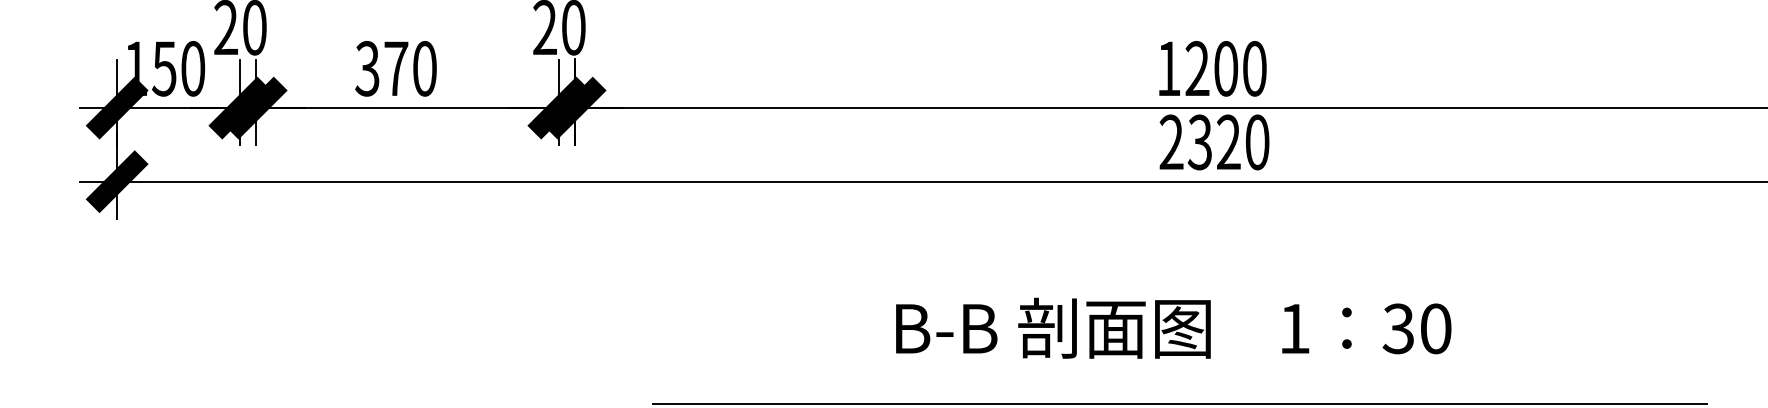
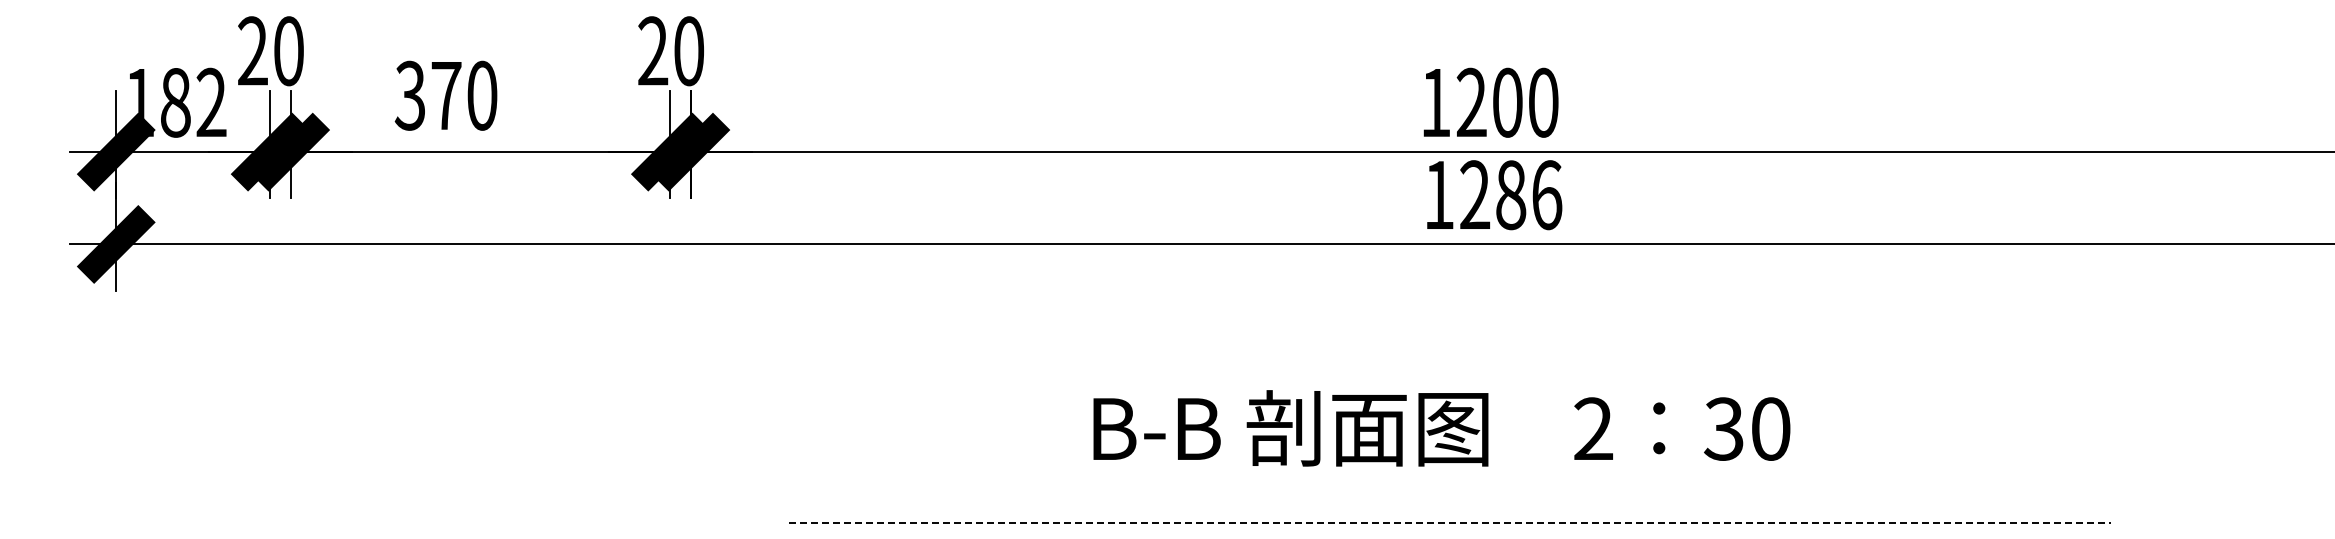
text: (178, 68) -> (193, 102), 150 -> 182
text: (395, 68) -> (445, 95), moved
text: (1214, 142) -> (1493, 195), 2320 -> 1286
text: (1294, 328) -> (1593, 428), 1 -> 2
line: (1180, 403) -> (1450, 522), solid -> dashed

